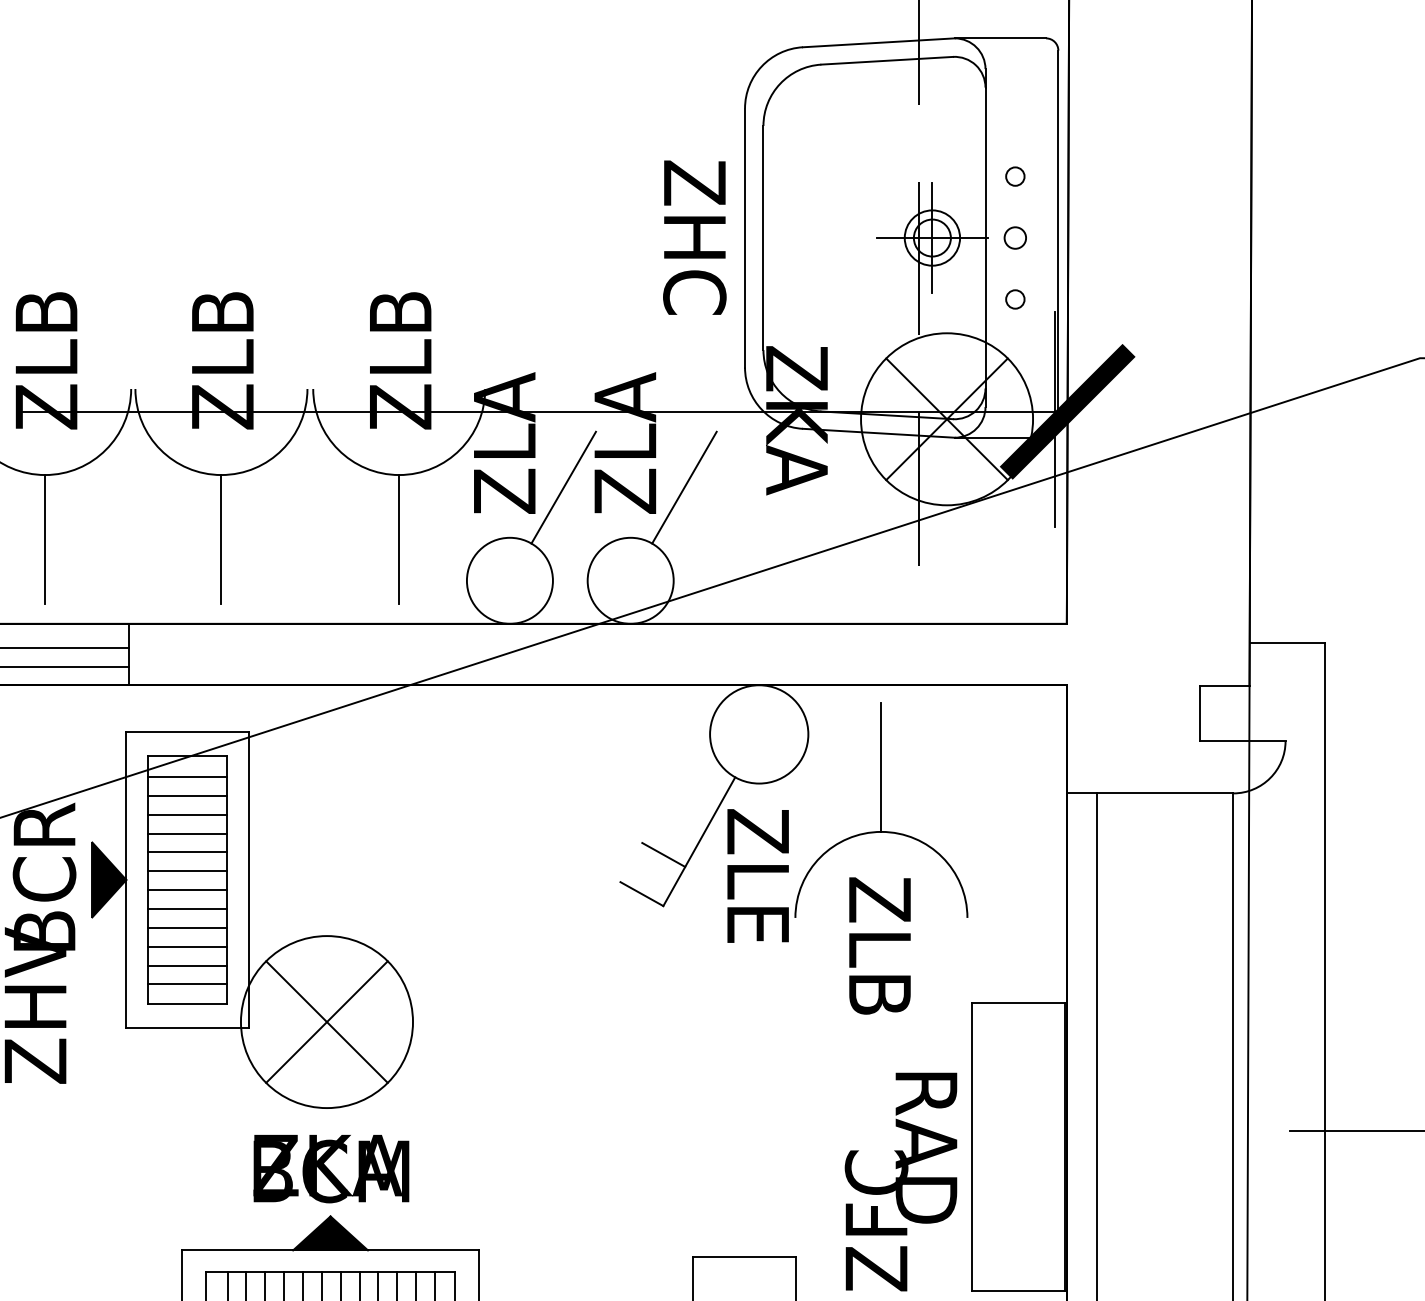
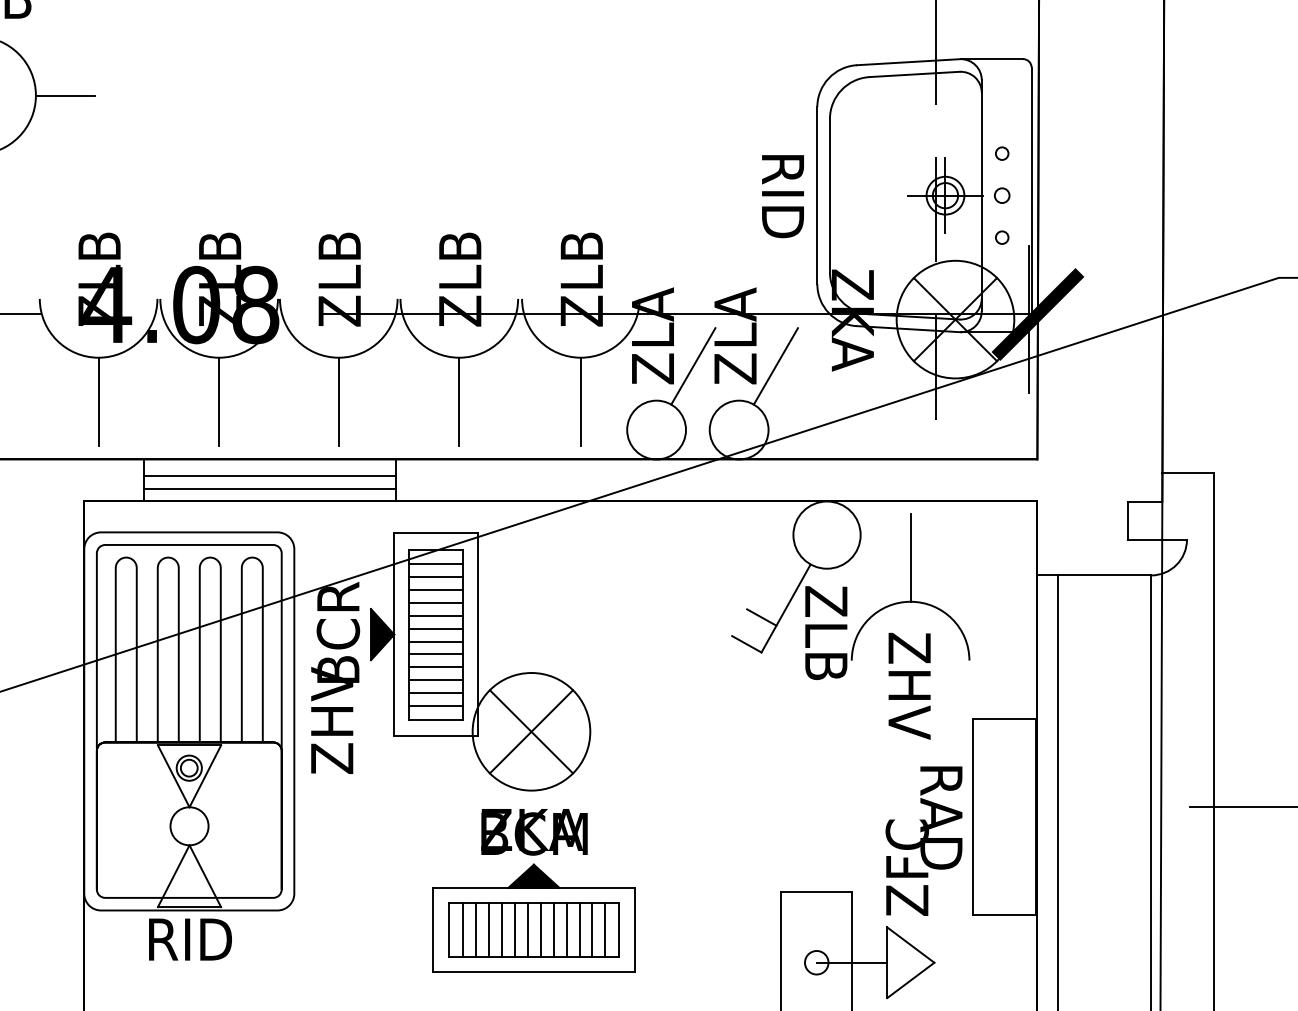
text: (694, 237) -> (782, 195), ZHC -> RID
text: (758, 930) -> (826, 669), ZLE -> ZLB
text: (879, 986) -> (909, 707), ZLB -> ZHV

